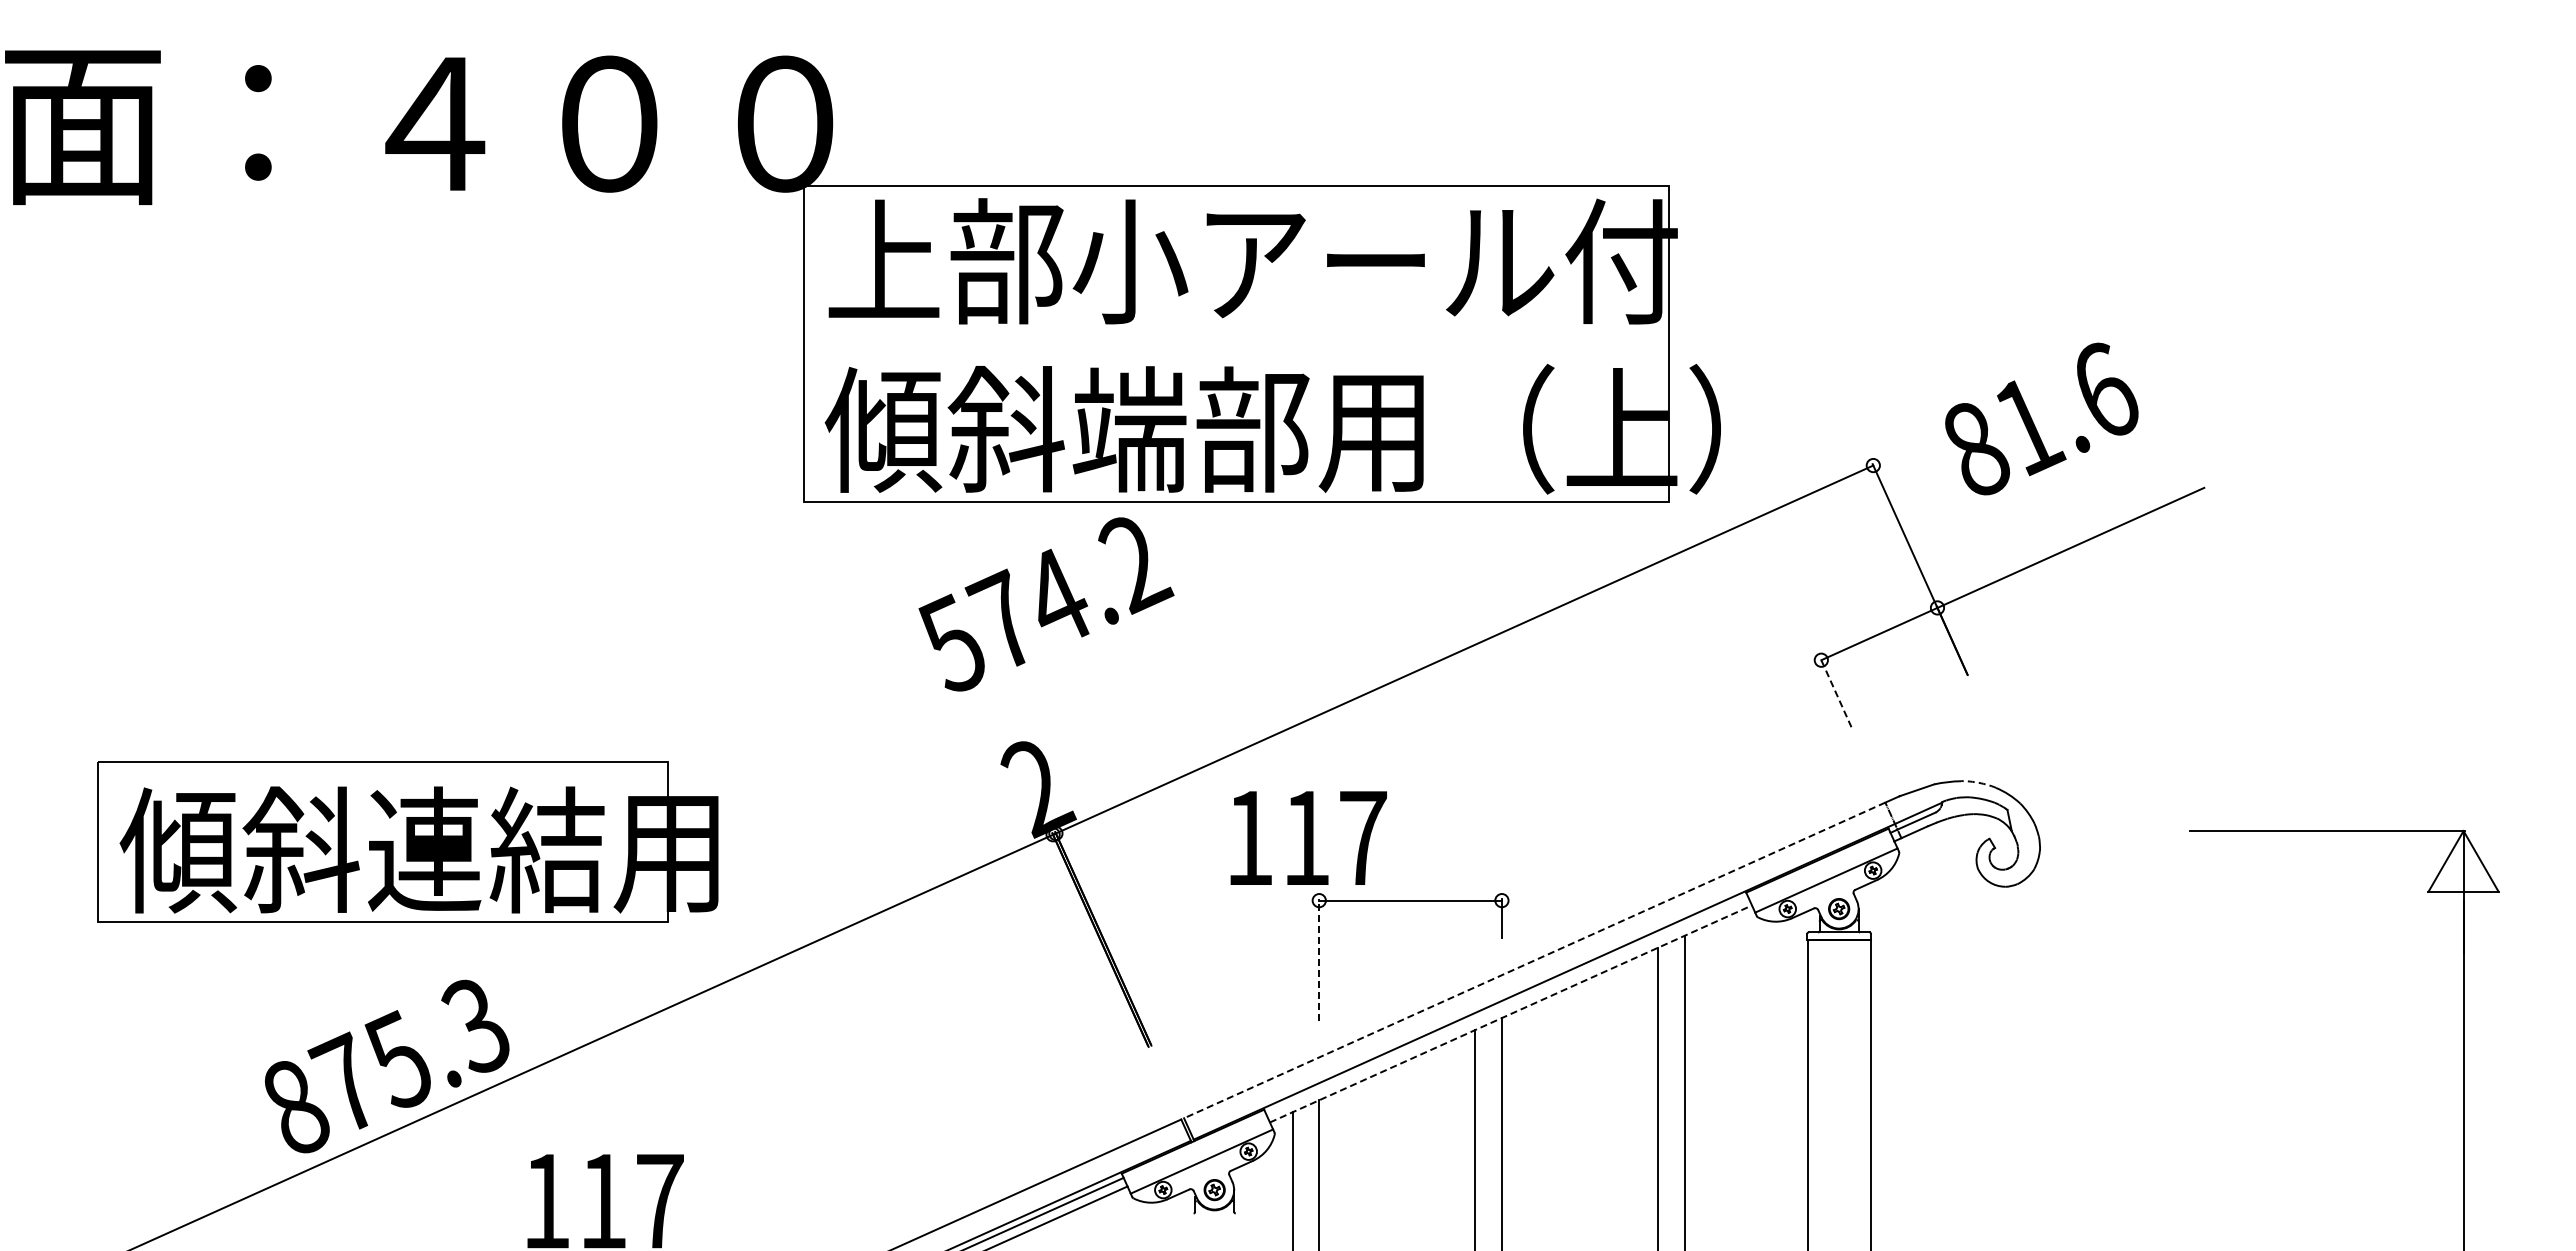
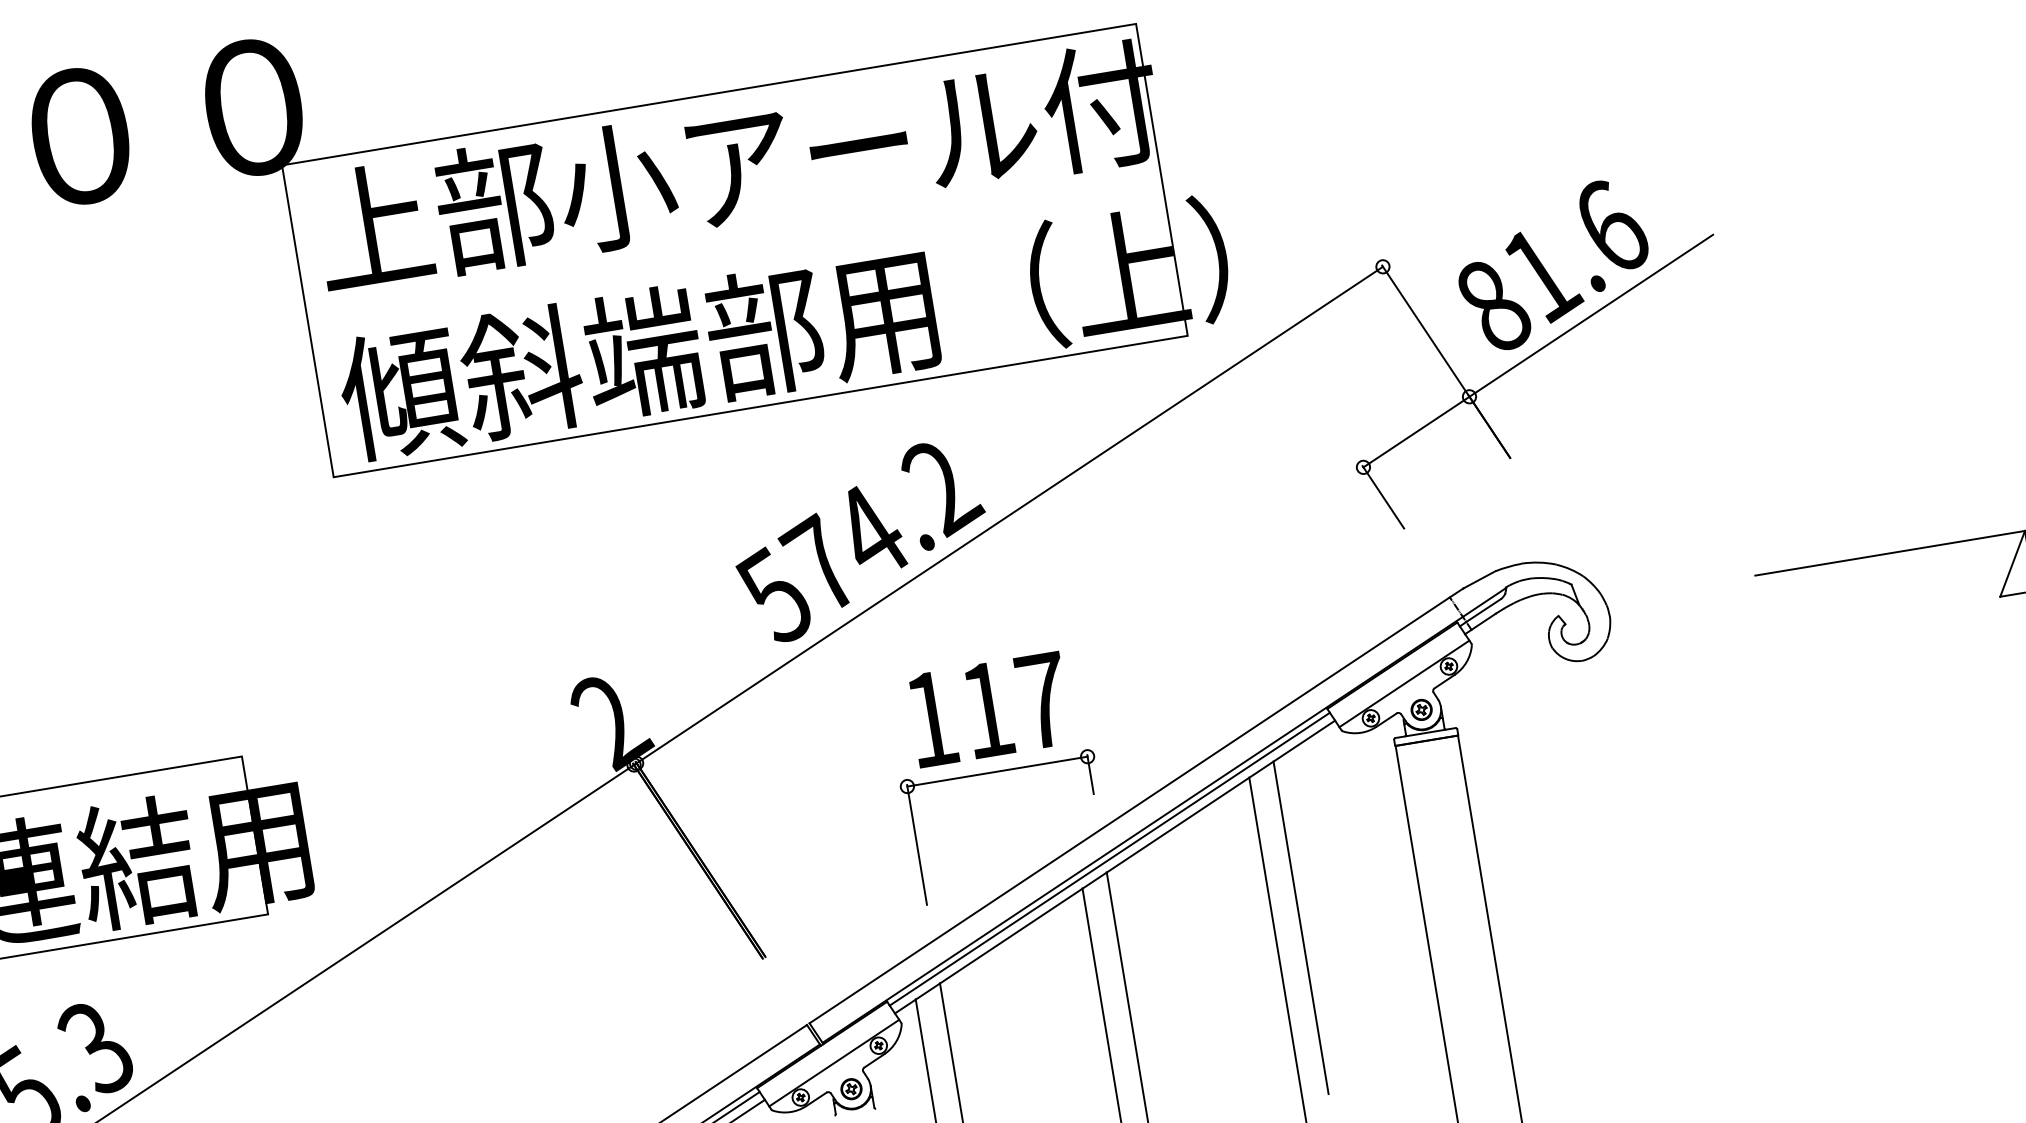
text: (2041, 418) -> (1553, 264), moved
text: (1046, 604) -> (861, 541), moved
line: (1835, 692) -> (1382, 496), dashed -> solid
arc: (1978, 782) -> (1538, 562), dashed -> solid
text: (1308, 837) -> (989, 709), moved
line: (1319, 959) -> (917, 844), dashed -> solid
line: (1534, 960) -> (1129, 810), dashed -> solid
line: (1507, 1004) -> (1110, 858), added
line: (1511, 1013) -> (1115, 866), dashed -> solid

